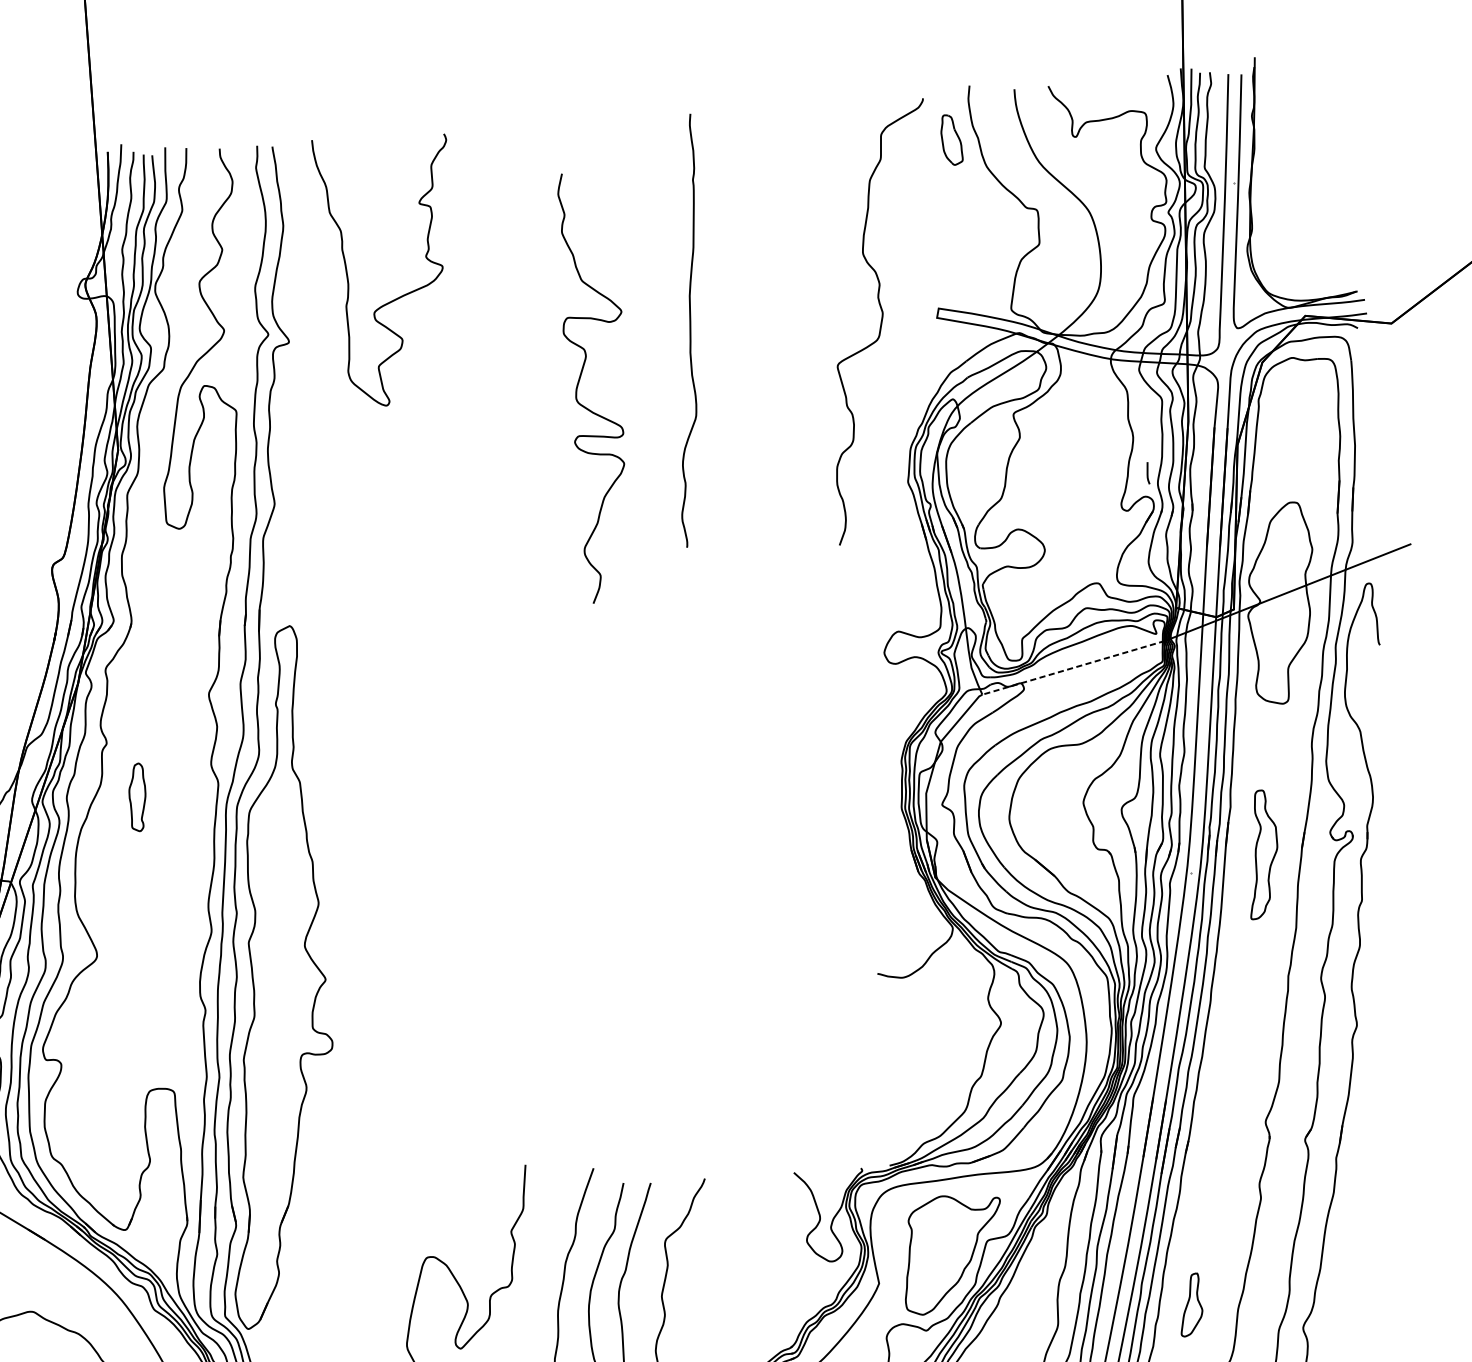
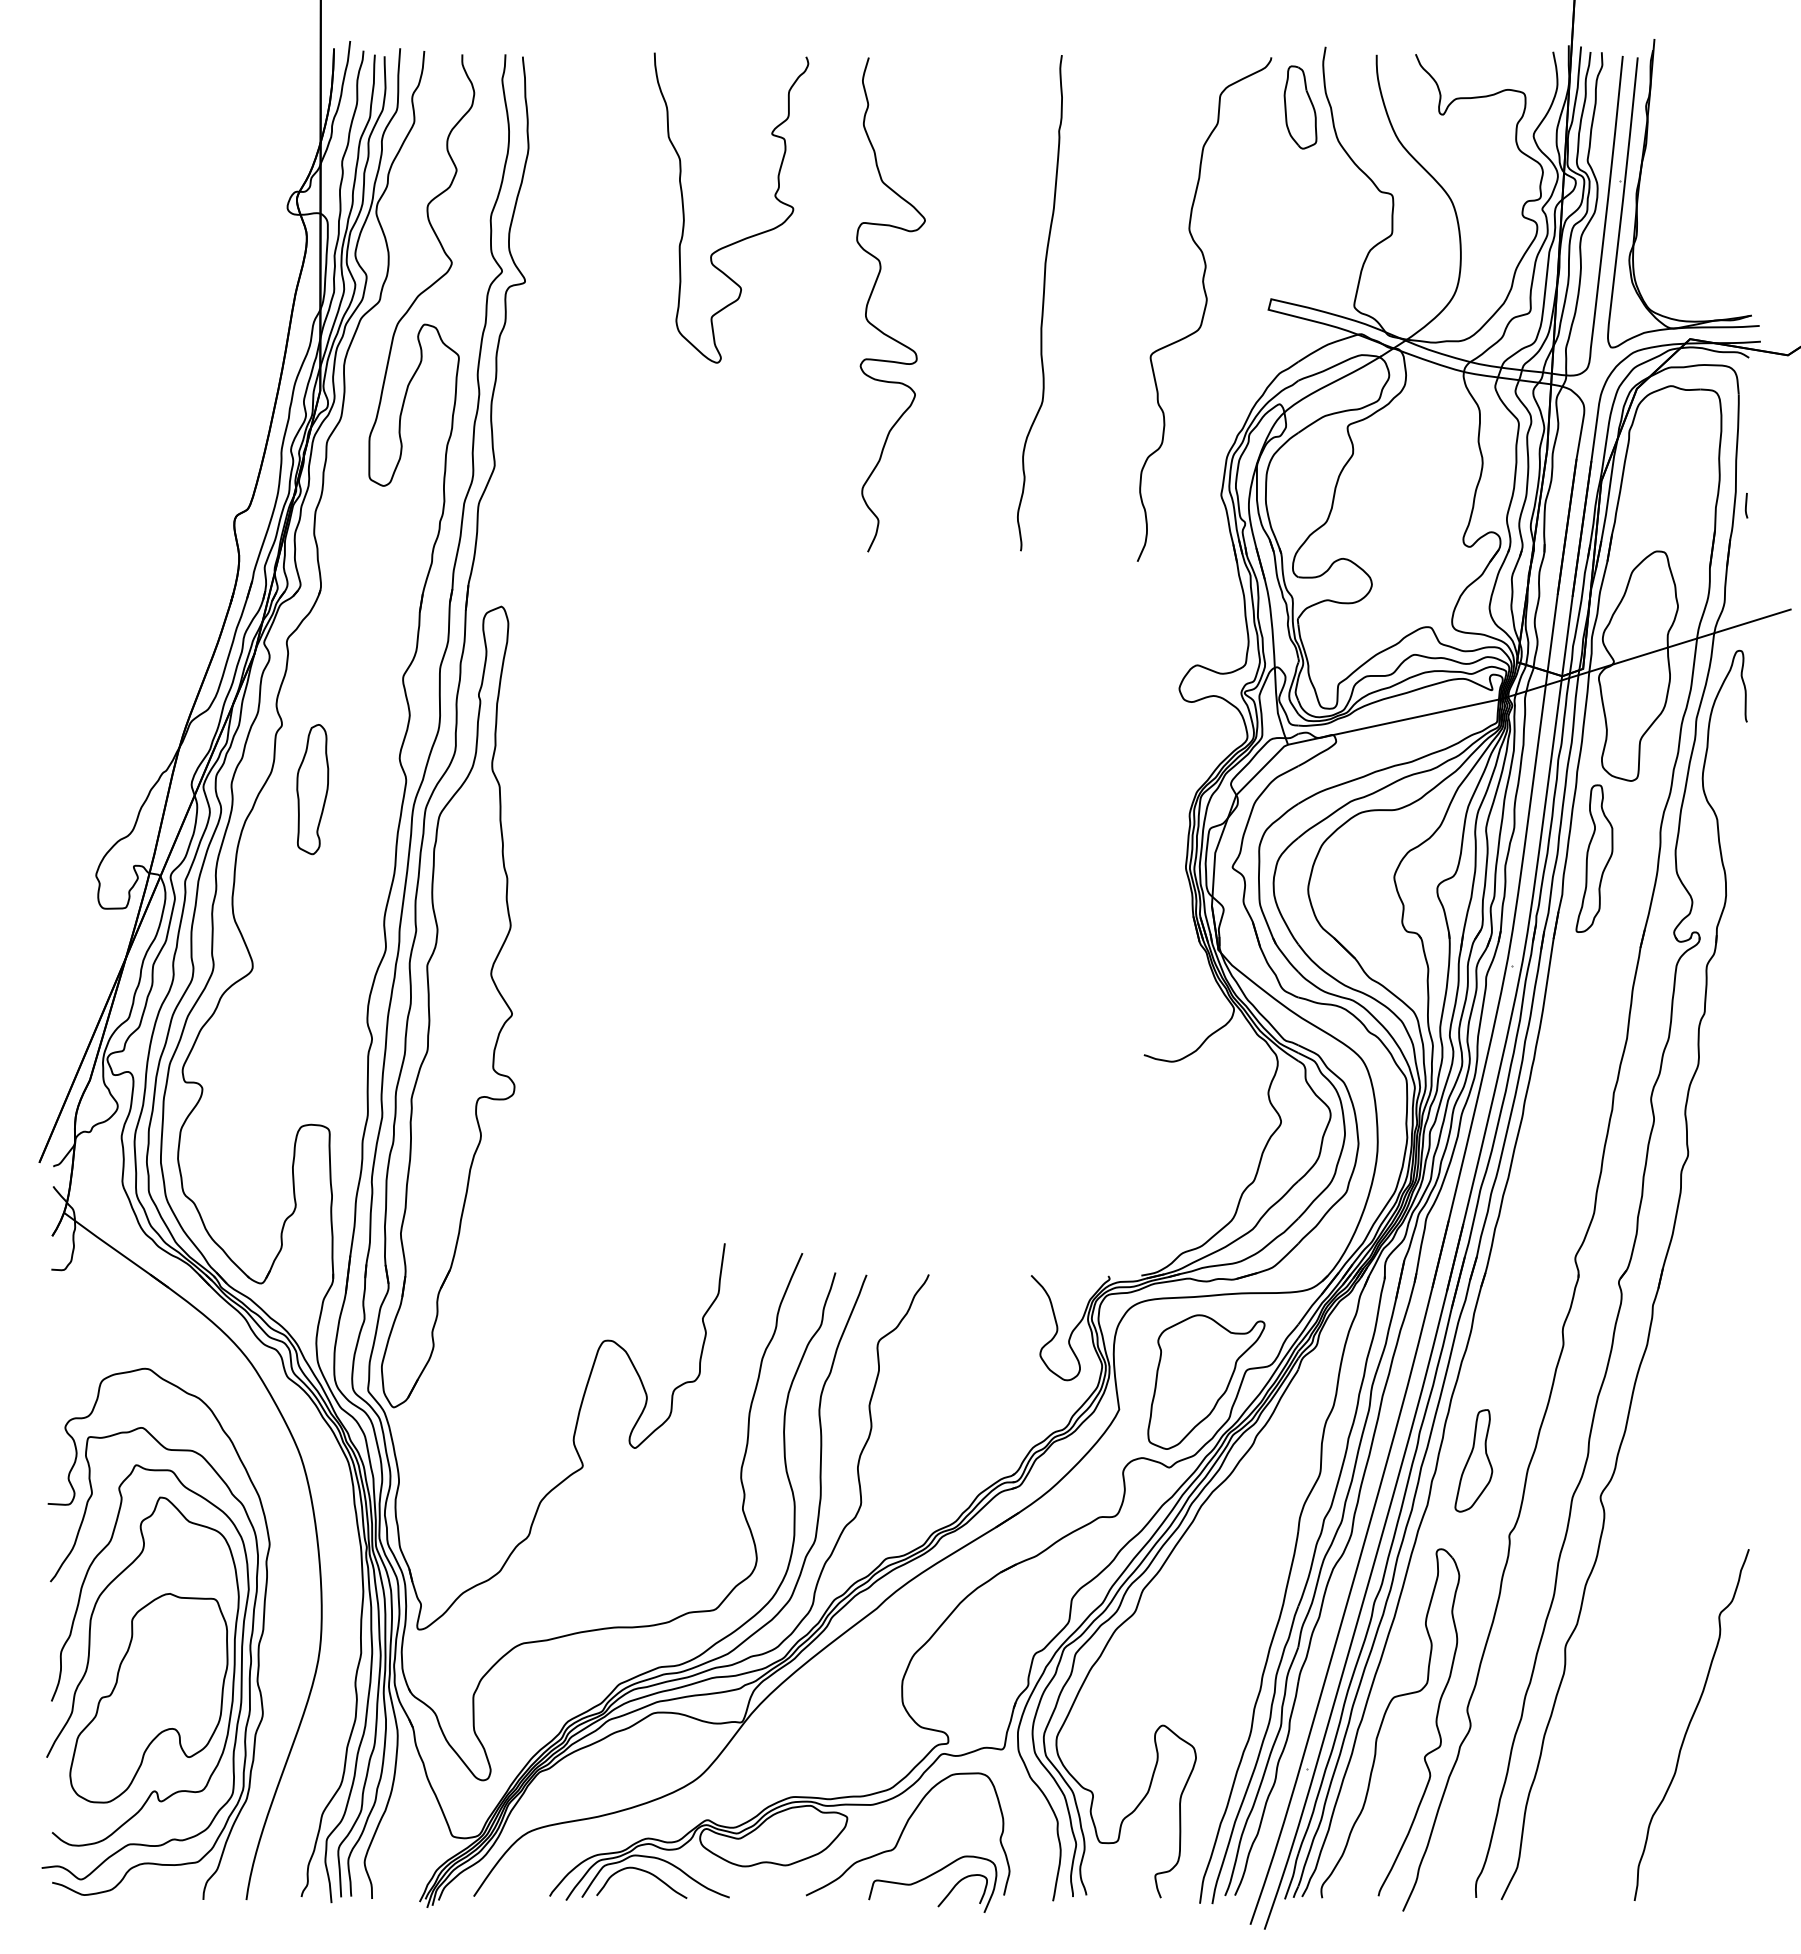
part: (951, 140) -> (1300, 107), size x1.43
curve: (402, 294) -> (745, 237), moved
curve: (689, 331) -> (1042, 303), moved
curve: (579, 381) -> (871, 296), moved
line: (1147, 473) -> (1746, 505), moved
line: (1073, 667) -> (1394, 721), dashed -> solid
part: (137, 797) -> (312, 789), size x1.67
part: (1262, 854) -> (1594, 858), moved
part: (1190, 1304) -> (1473, 1460), size x1.43

